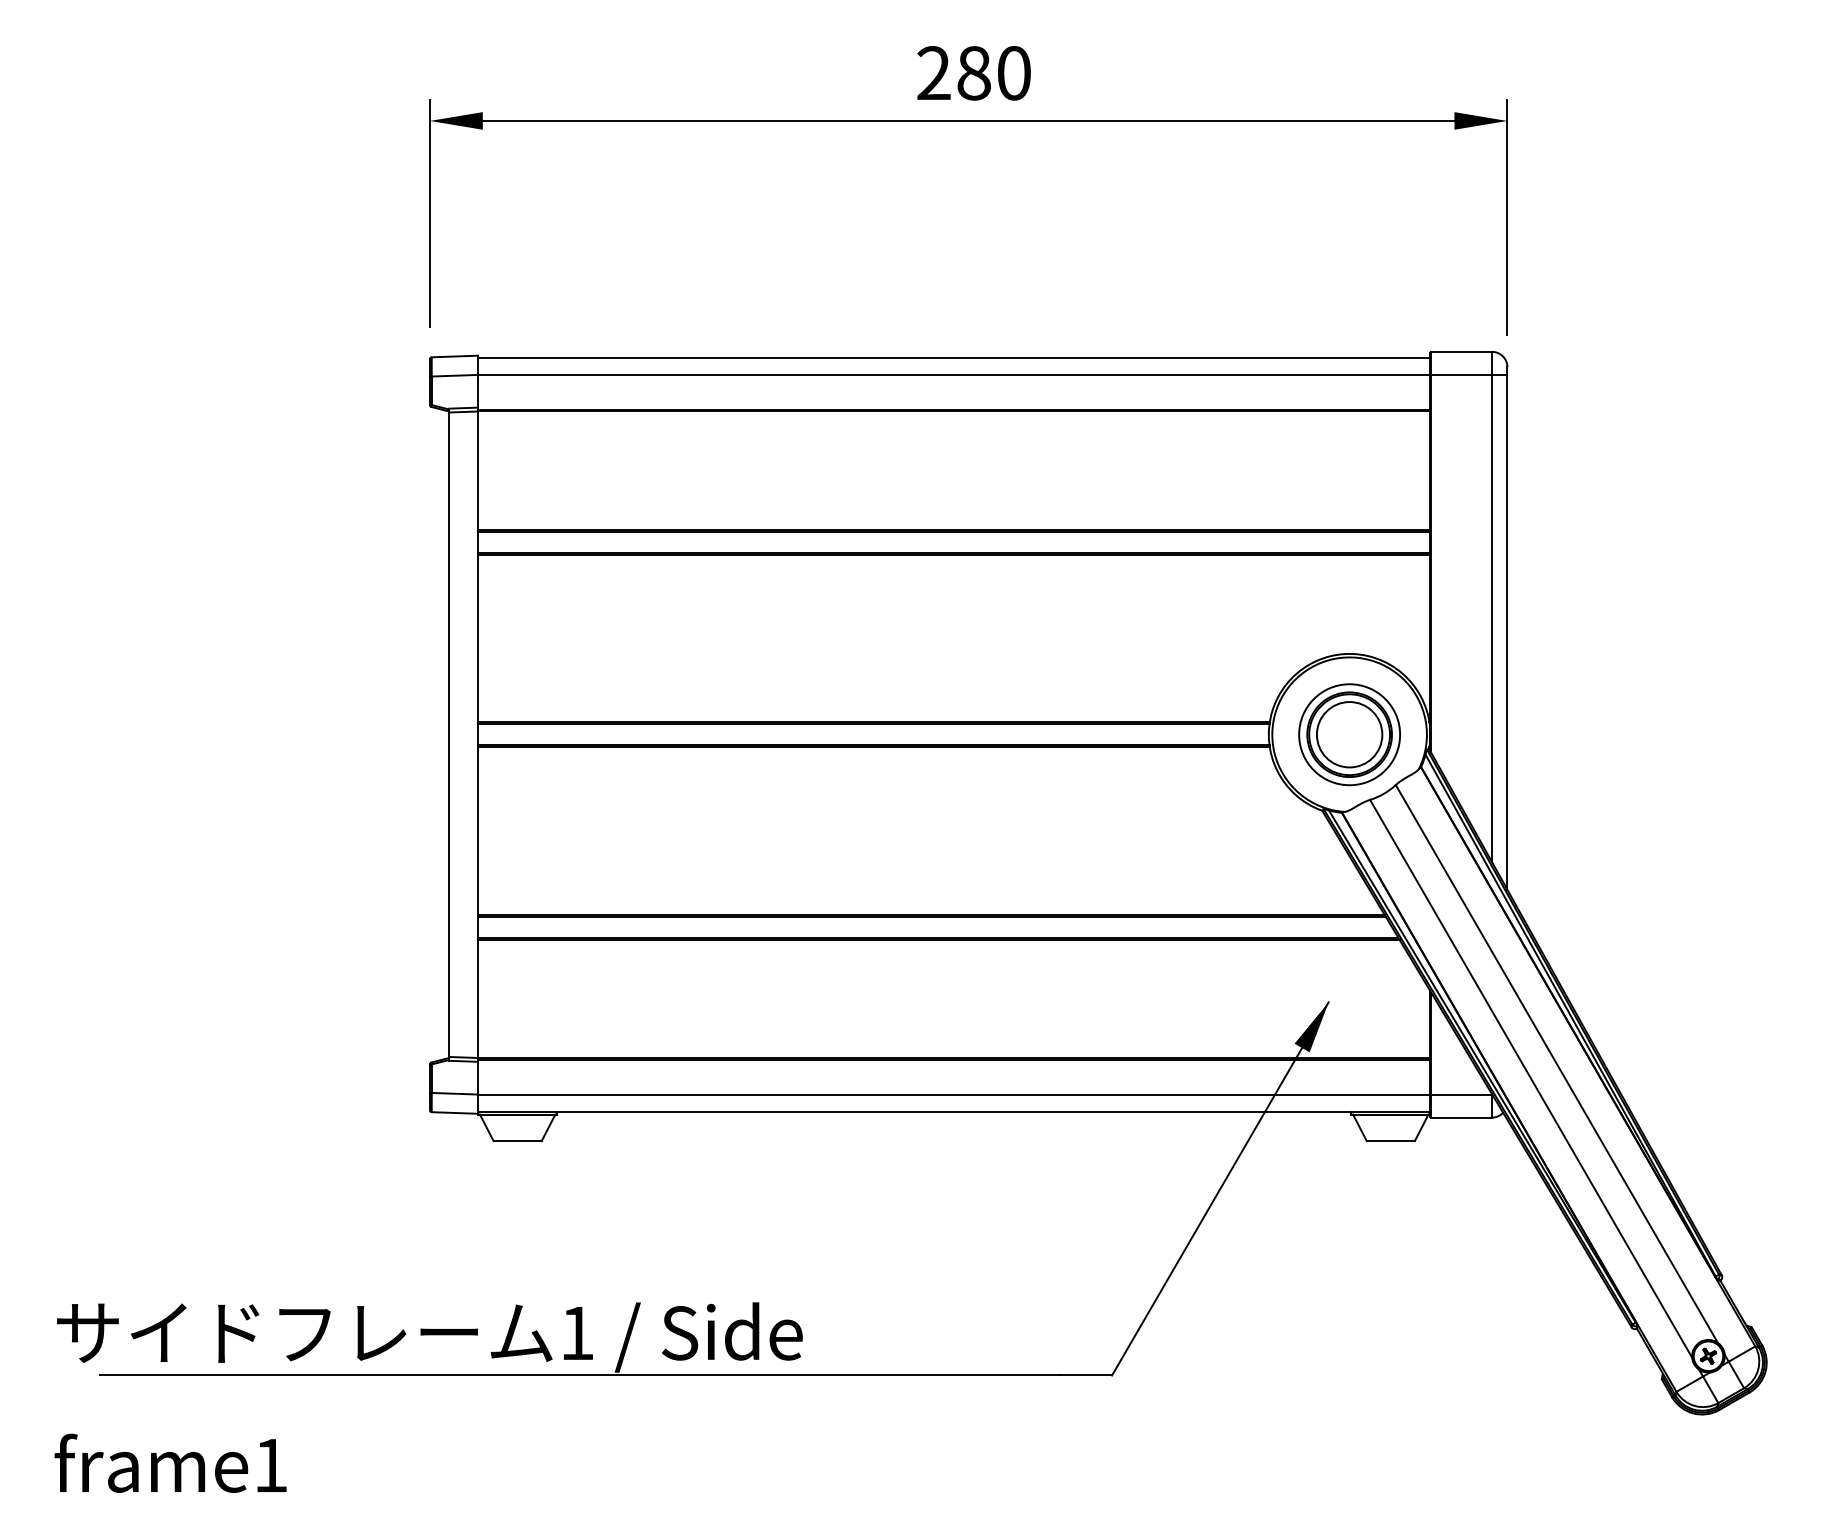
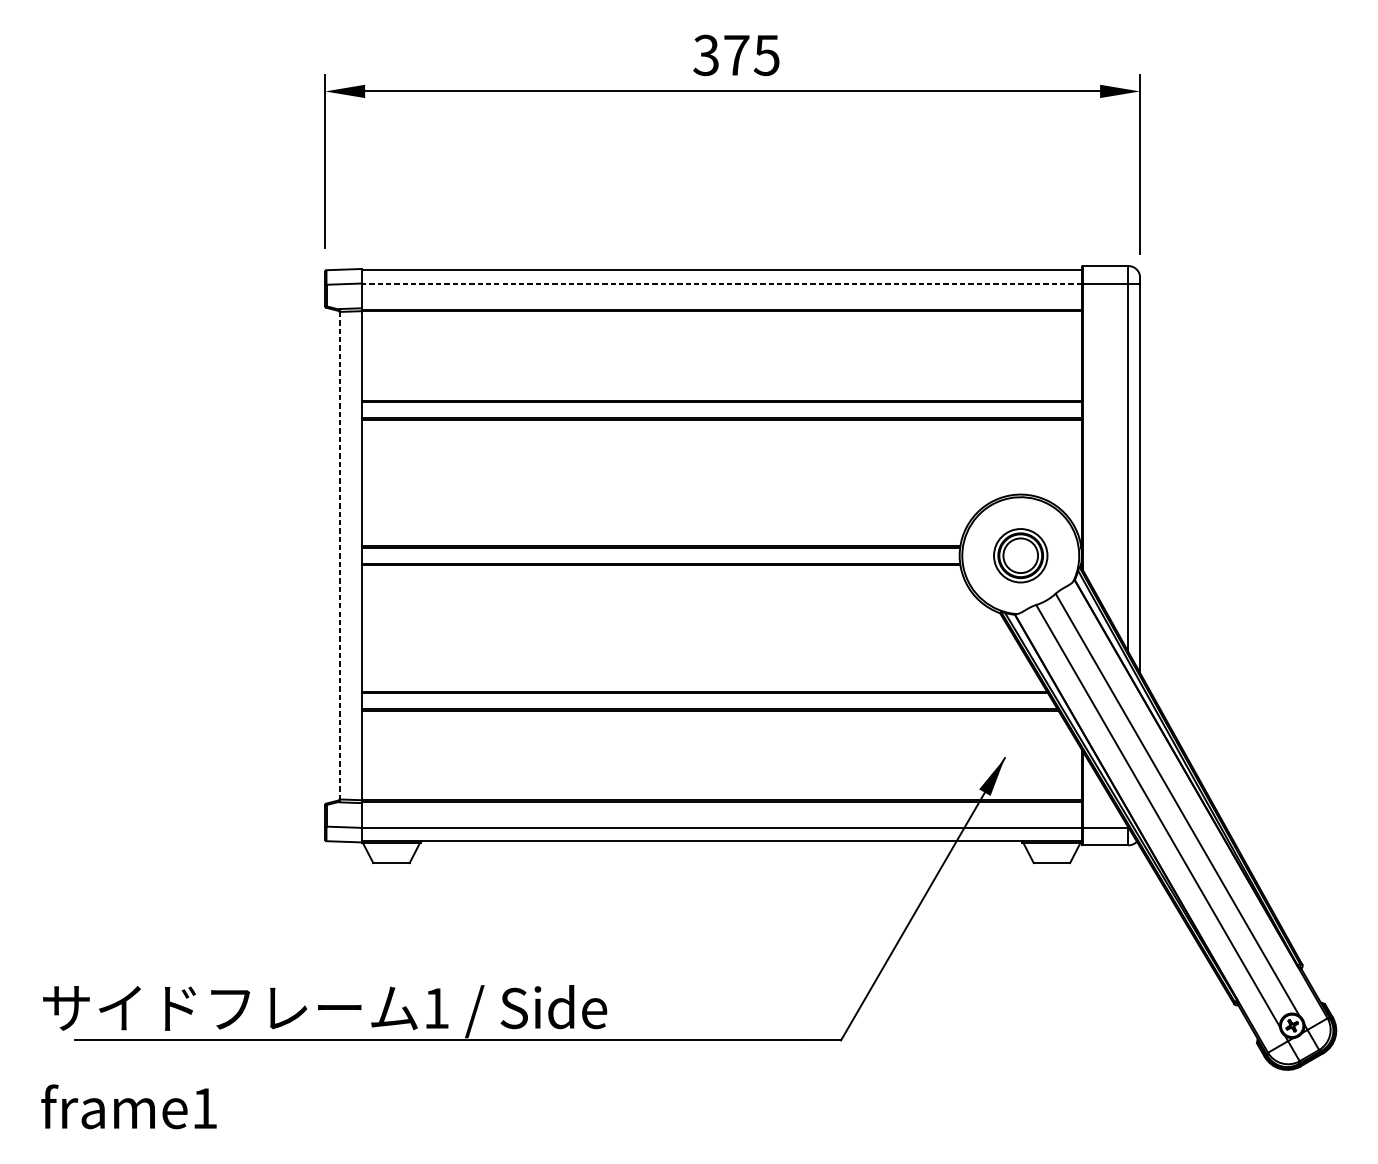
text: (973, 73) -> (736, 55), 280 -> 375
line: (953, 374) -> (721, 283), solid -> dashed
part: (1349, 734) -> (1020, 555), size x0.7
line: (449, 735) -> (339, 556), solid -> dashed

